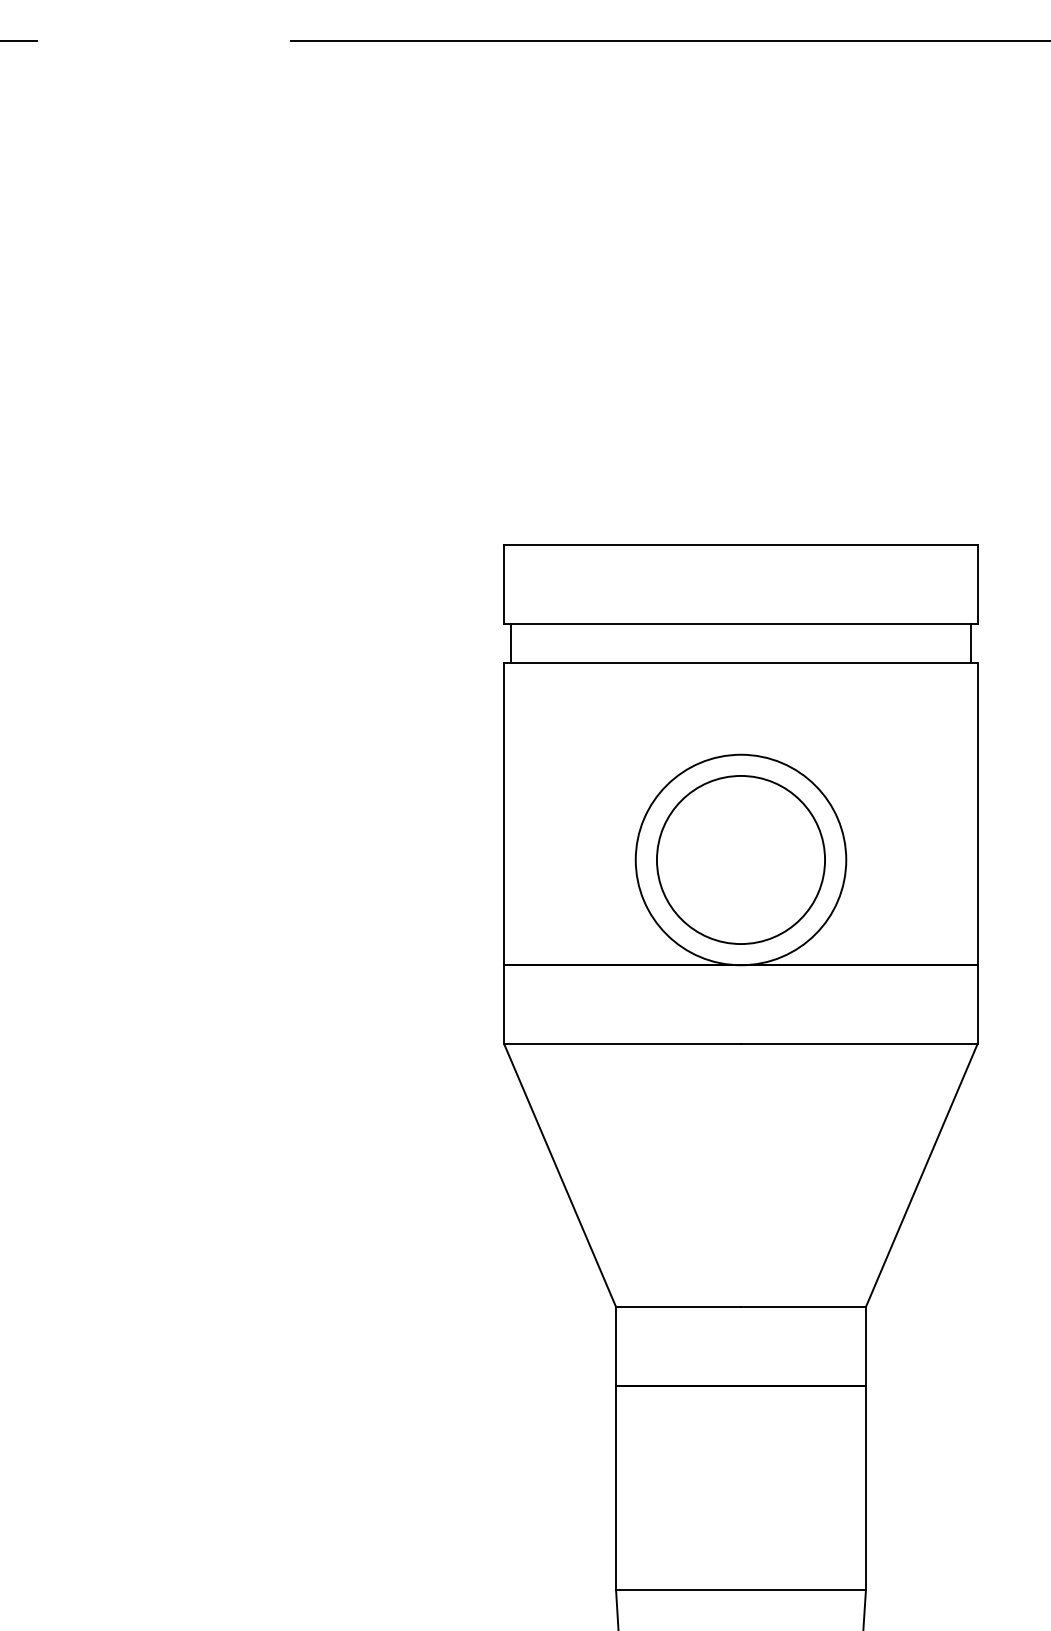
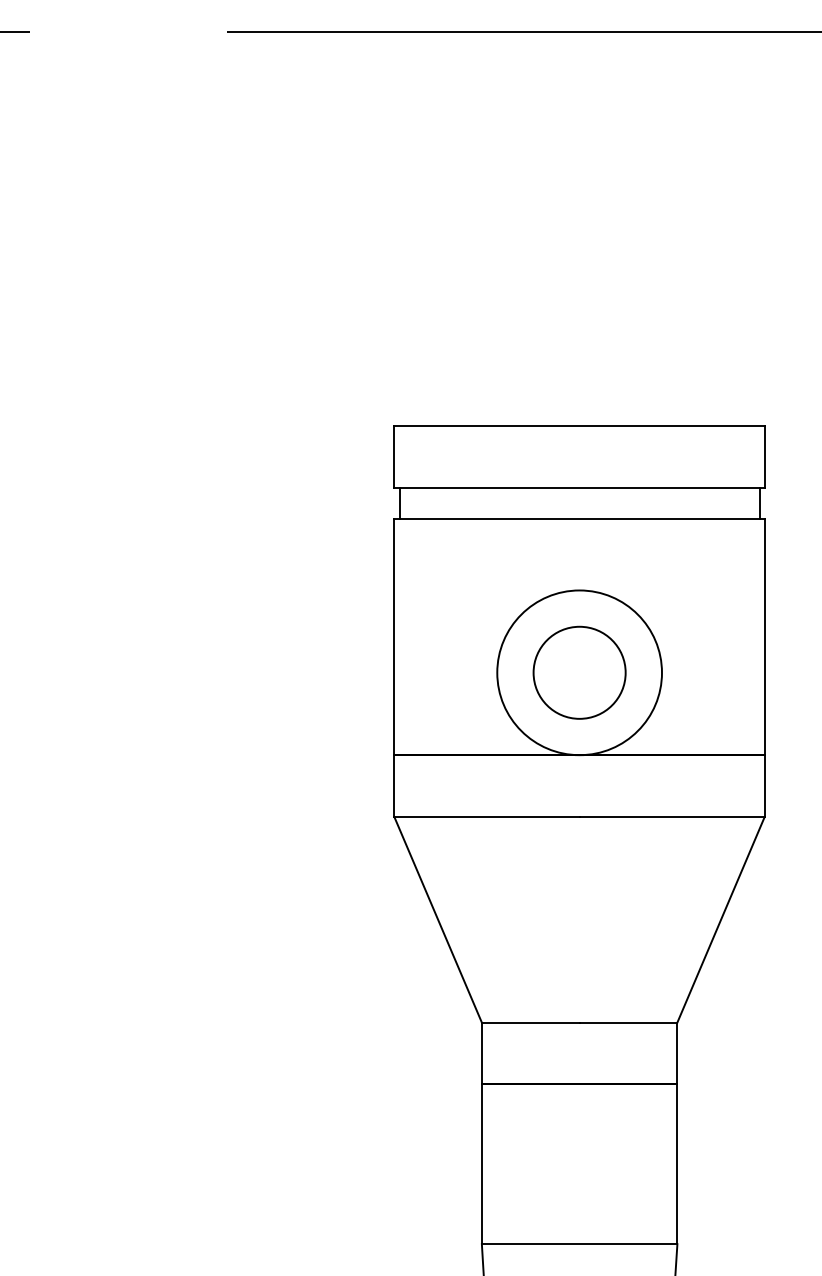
circle: (740, 859) -> (579, 672), size x0.7

